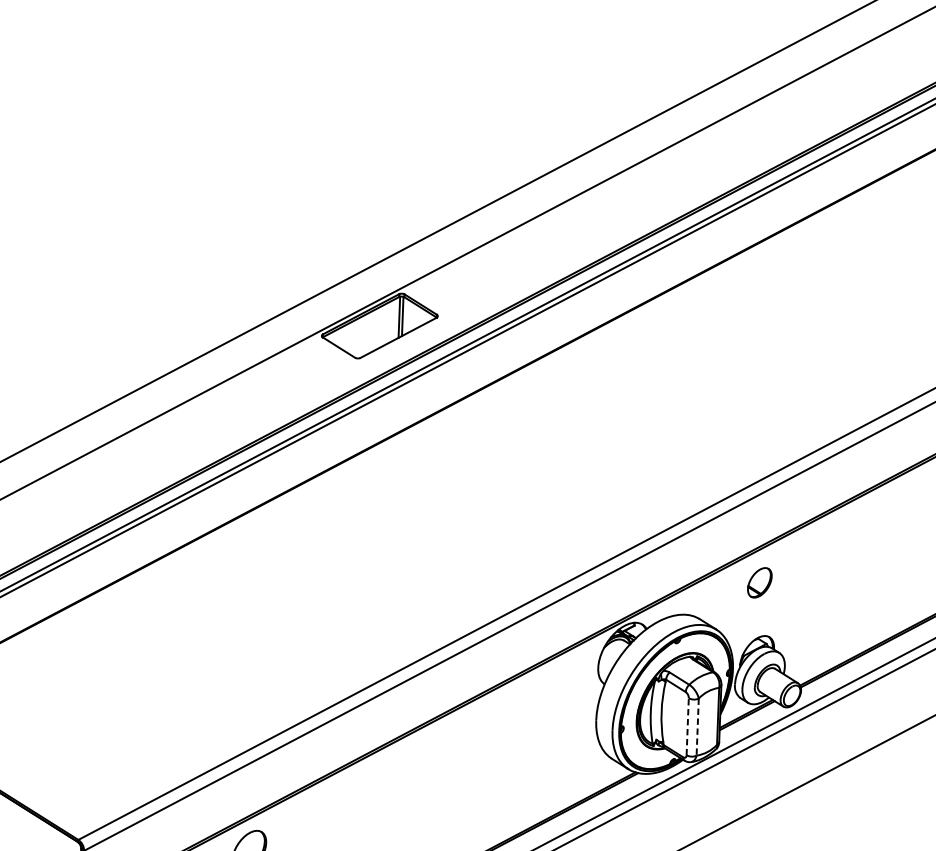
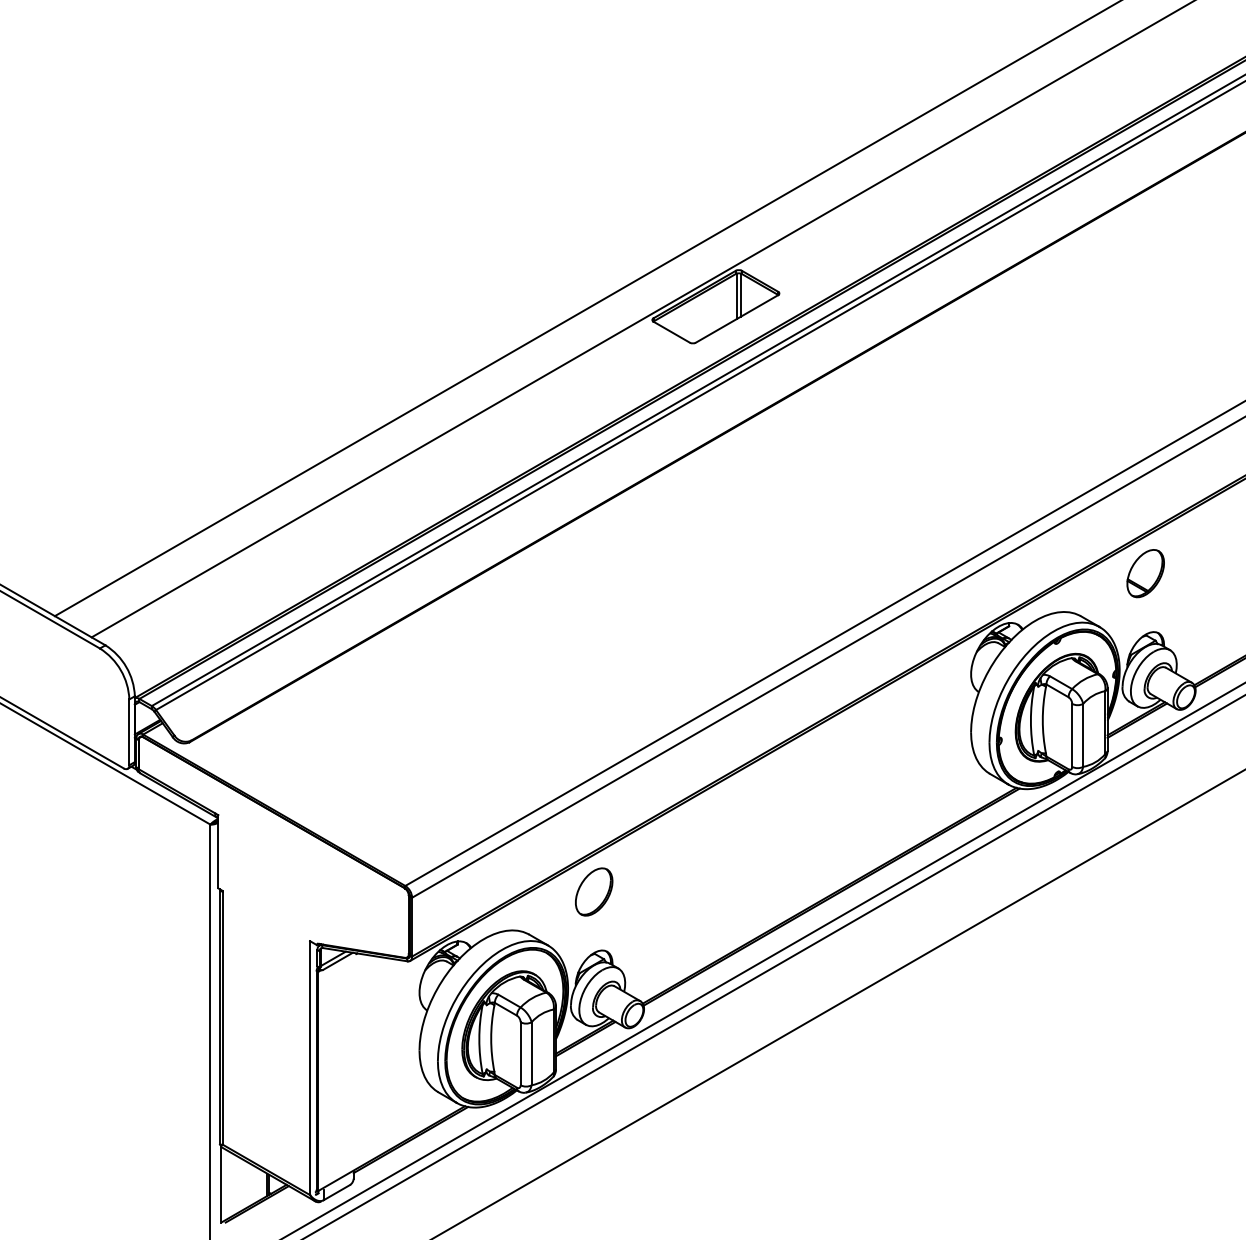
part: (759, 582) -> (1145, 573), size x1.43
line: (688, 725) -> (1072, 734), dashed -> solid
line: (697, 727) -> (1083, 735), dashed -> solid

